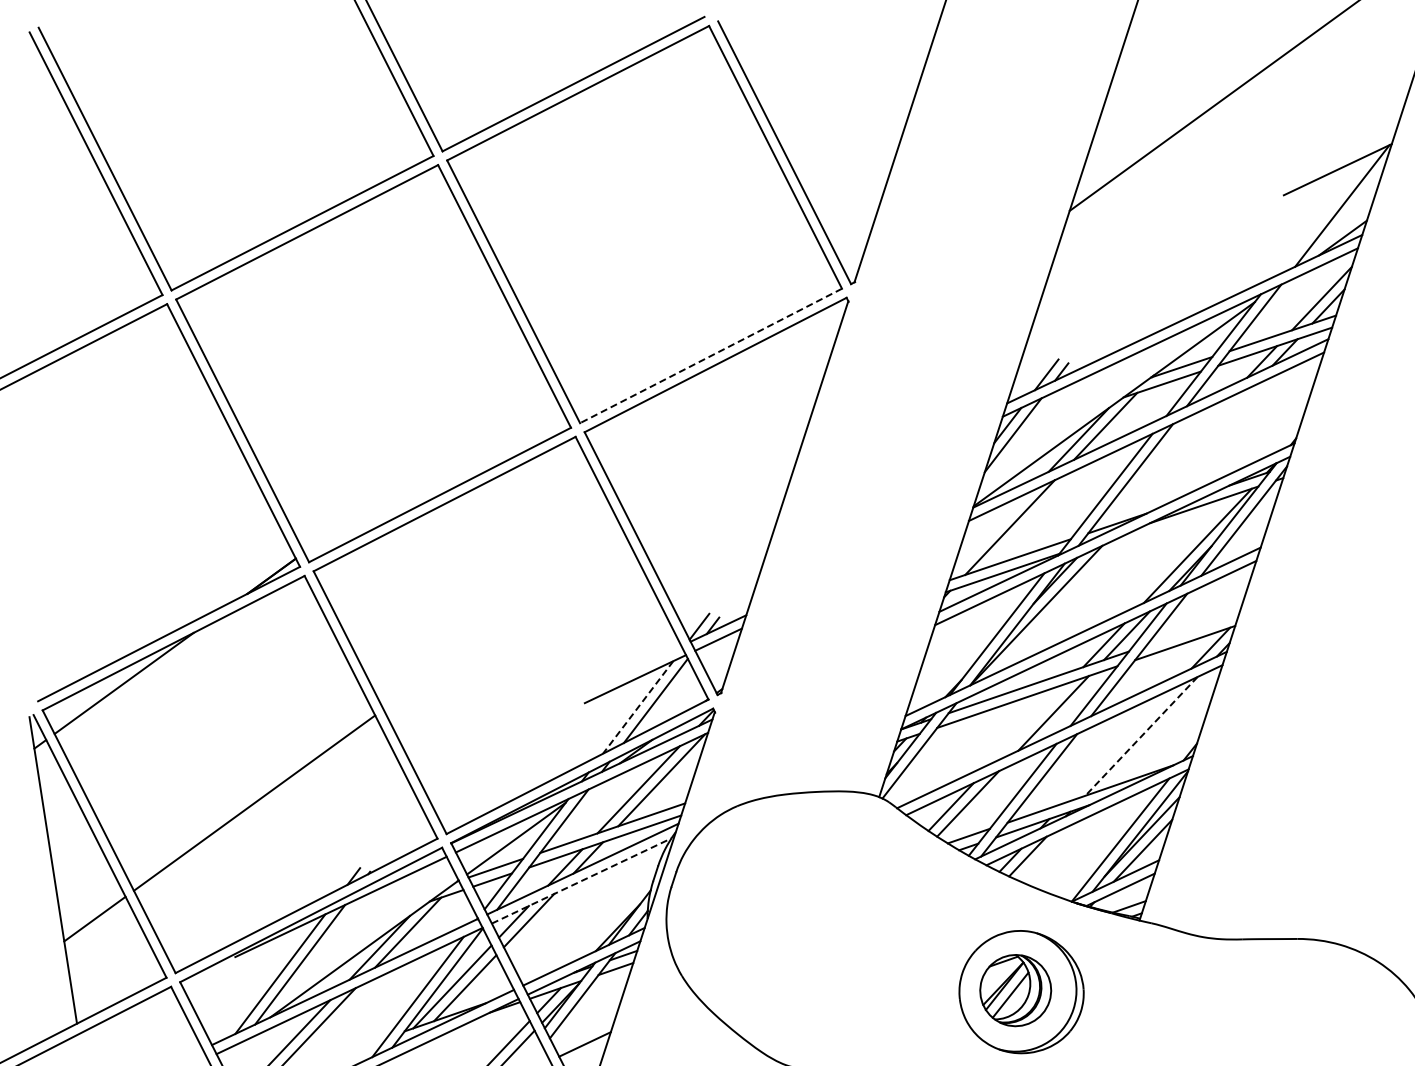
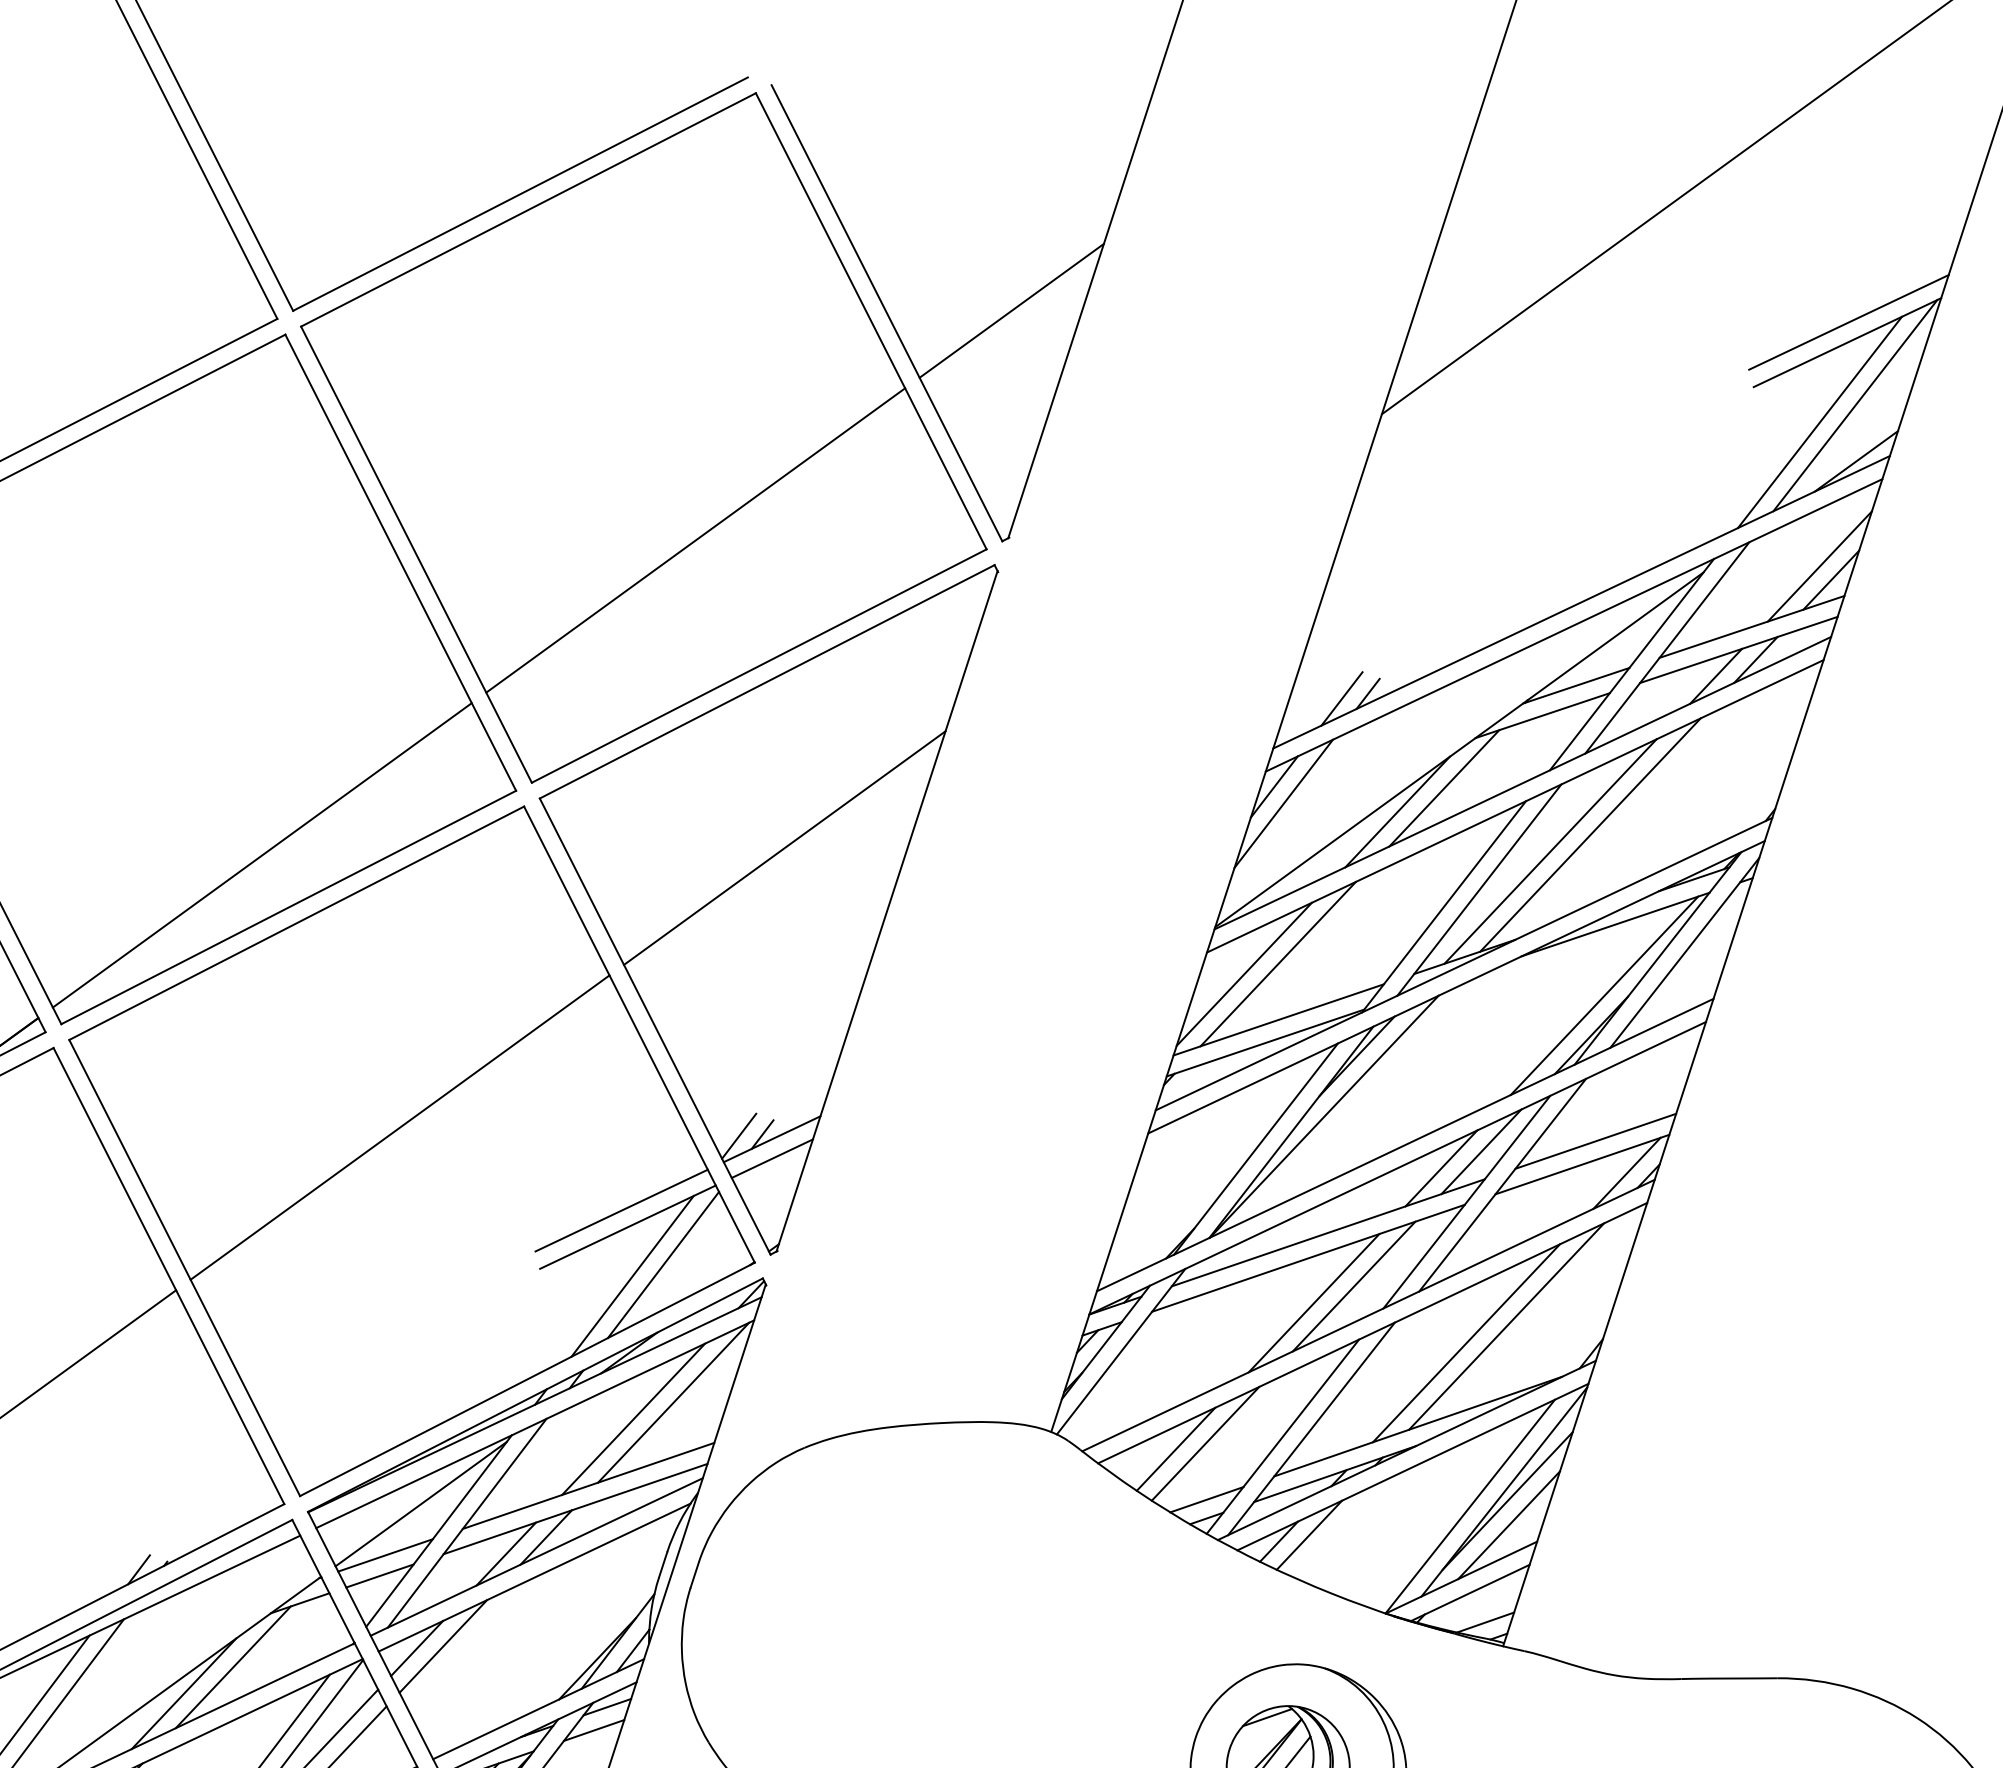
line: (856, 150) -> (1011, 309), added
line: (1338, 157) -> (1848, 321), added
line: (1321, 215) -> (1819, 422), added
line: (674, 283) -> (695, 540), added
line: (710, 356) -> (758, 666), dashed -> solid
line: (1189, 453) -> (1589, 835), added
line: (725, 460) -> (784, 847), added
line: (1166, 462) -> (1549, 851), added
line: (424, 464) -> (261, 854), added
line: (990, 533) -> (1244, 974), added
line: (503, 621) -> (398, 1127), added
line: (1192, 629) -> (1595, 1140), added
line: (631, 669) -> (621, 1210), added
line: (637, 707) -> (631, 1276), dashed -> solid
line: (1030, 722) -> (1313, 1302), added
line: (1141, 736) -> (1506, 1326), dashed -> solid
line: (1118, 746) -> (1466, 1344), added
line: (582, 880) -> (536, 1576), dashed -> solid

